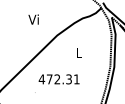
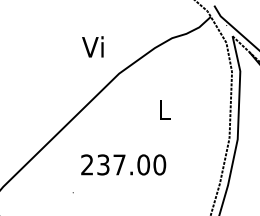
text: (33, 19) -> (92, 46), moved
text: (58, 79) -> (121, 165), 472.31 -> 237.00

